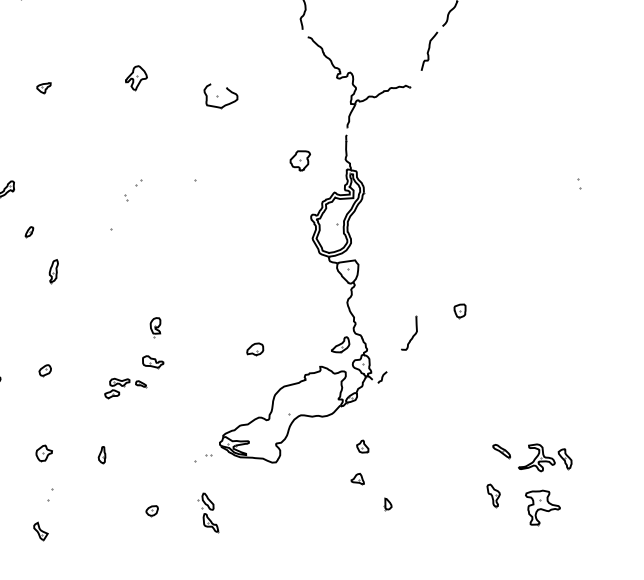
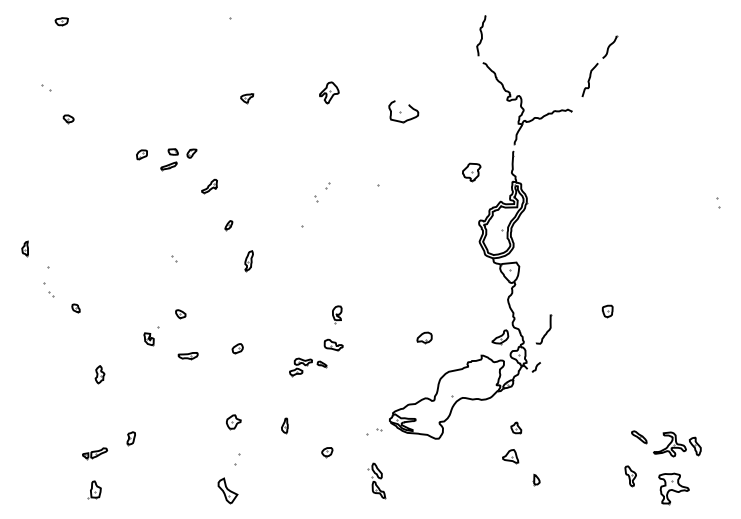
part: (408, 333) -> (543, 329), moved
part: (357, 479) -> (510, 456), size x1.4
part: (152, 511) -> (327, 452), moved
part: (40, 531) -> (227, 491), size x1.6

